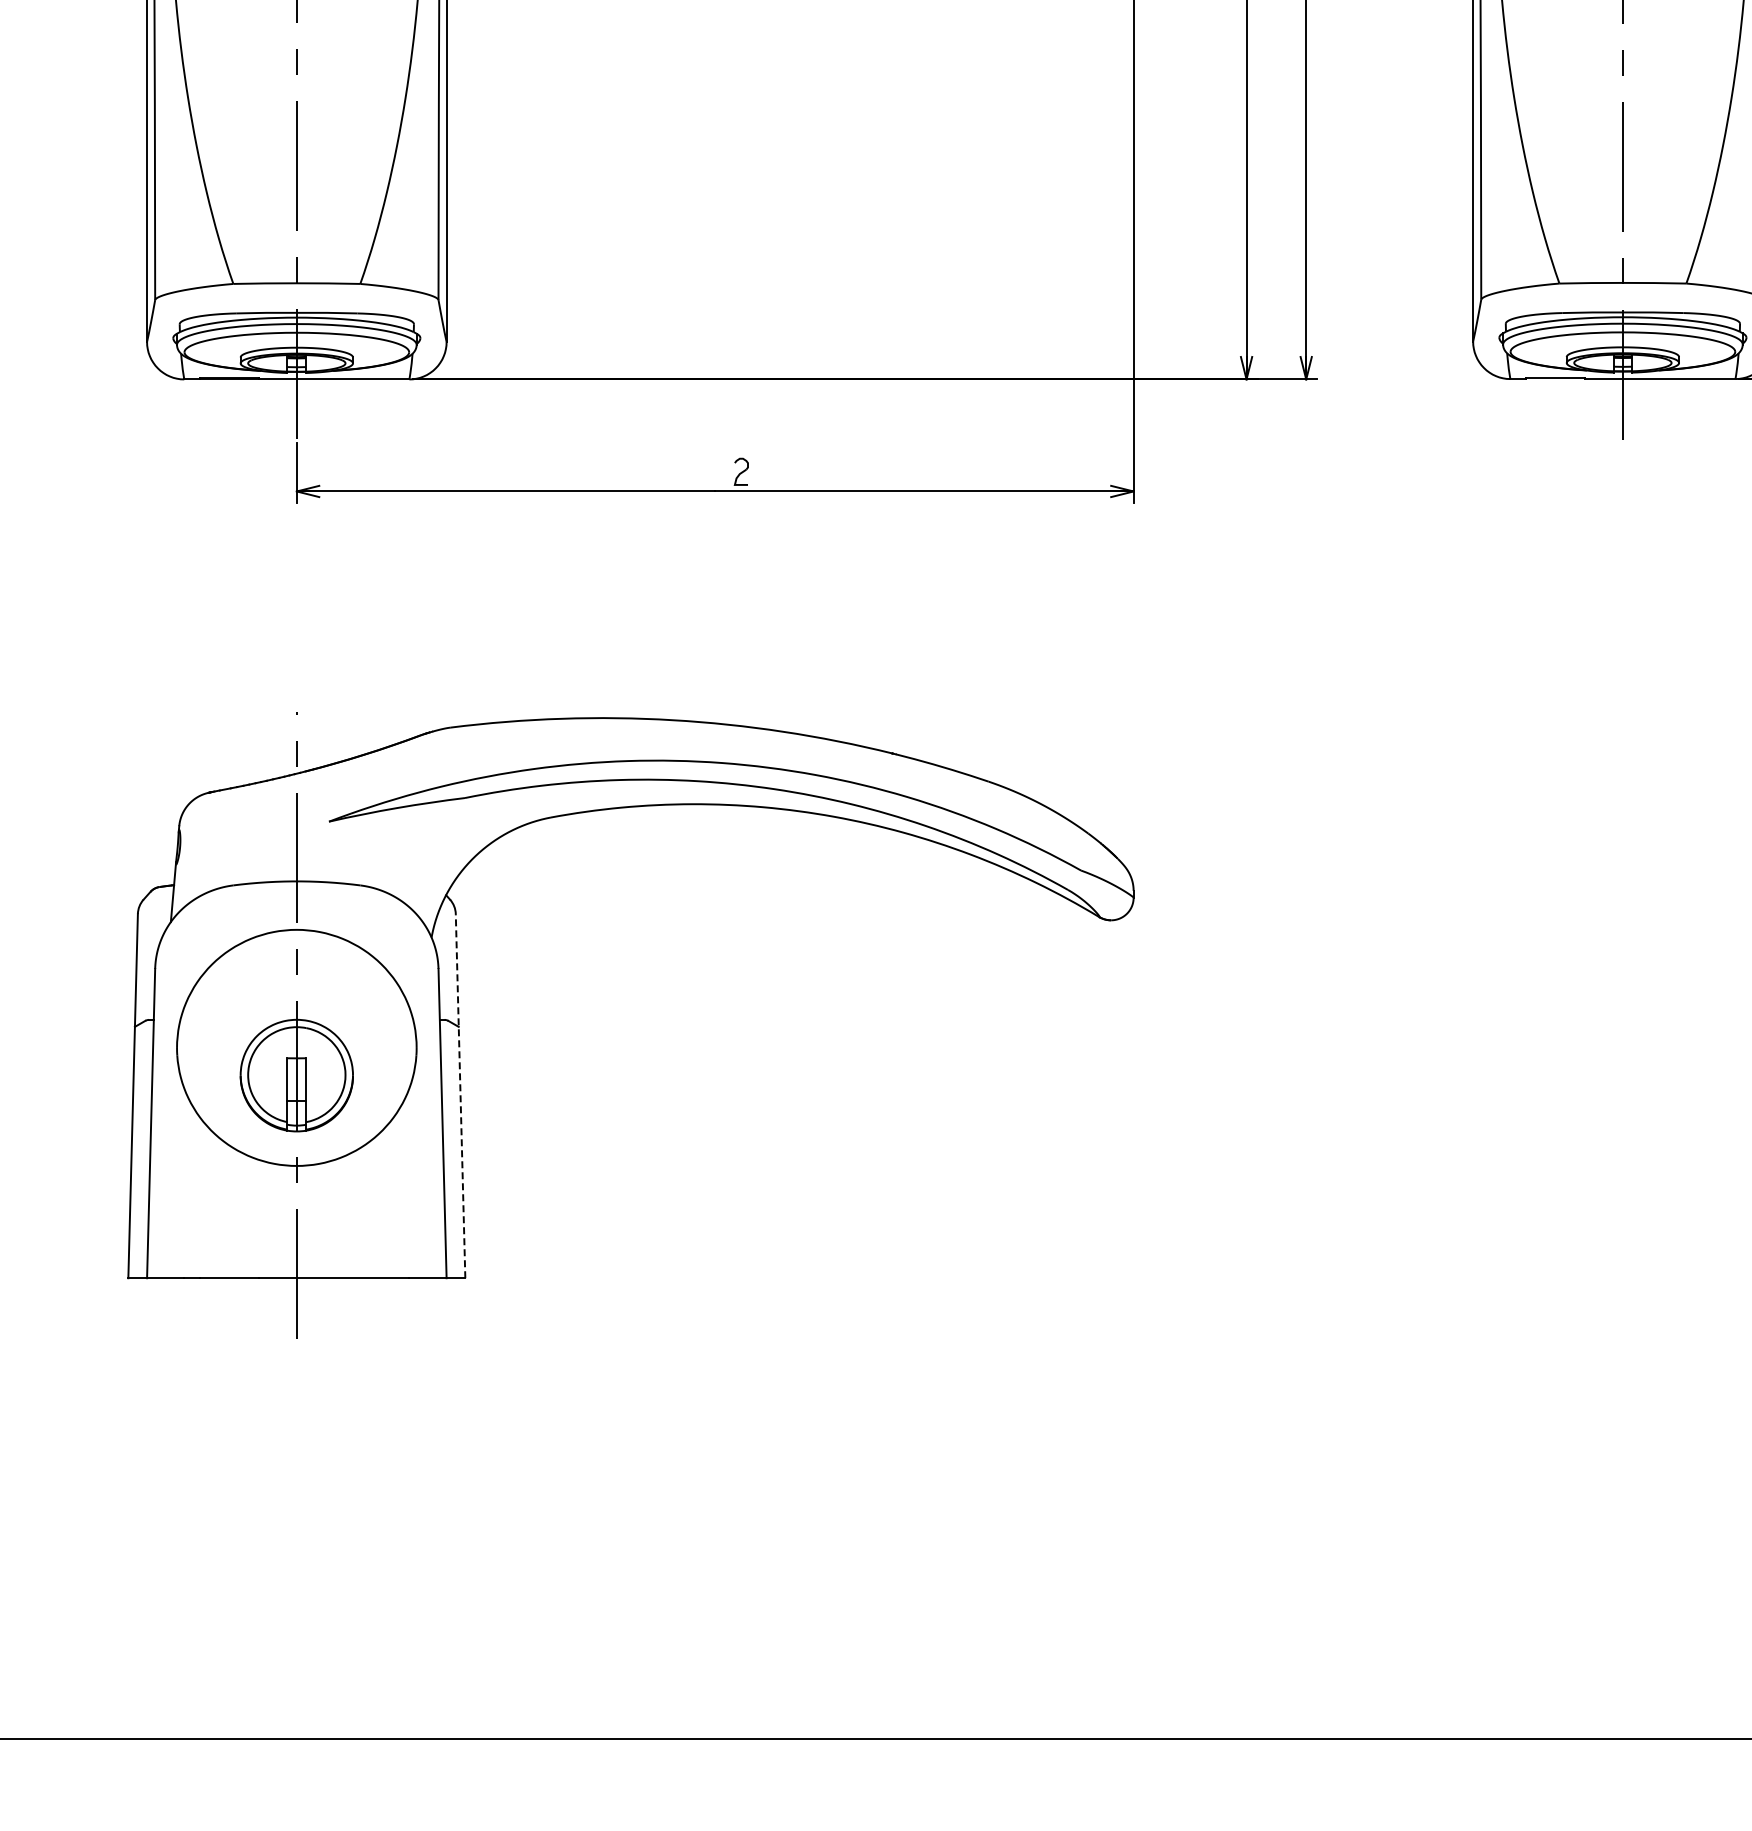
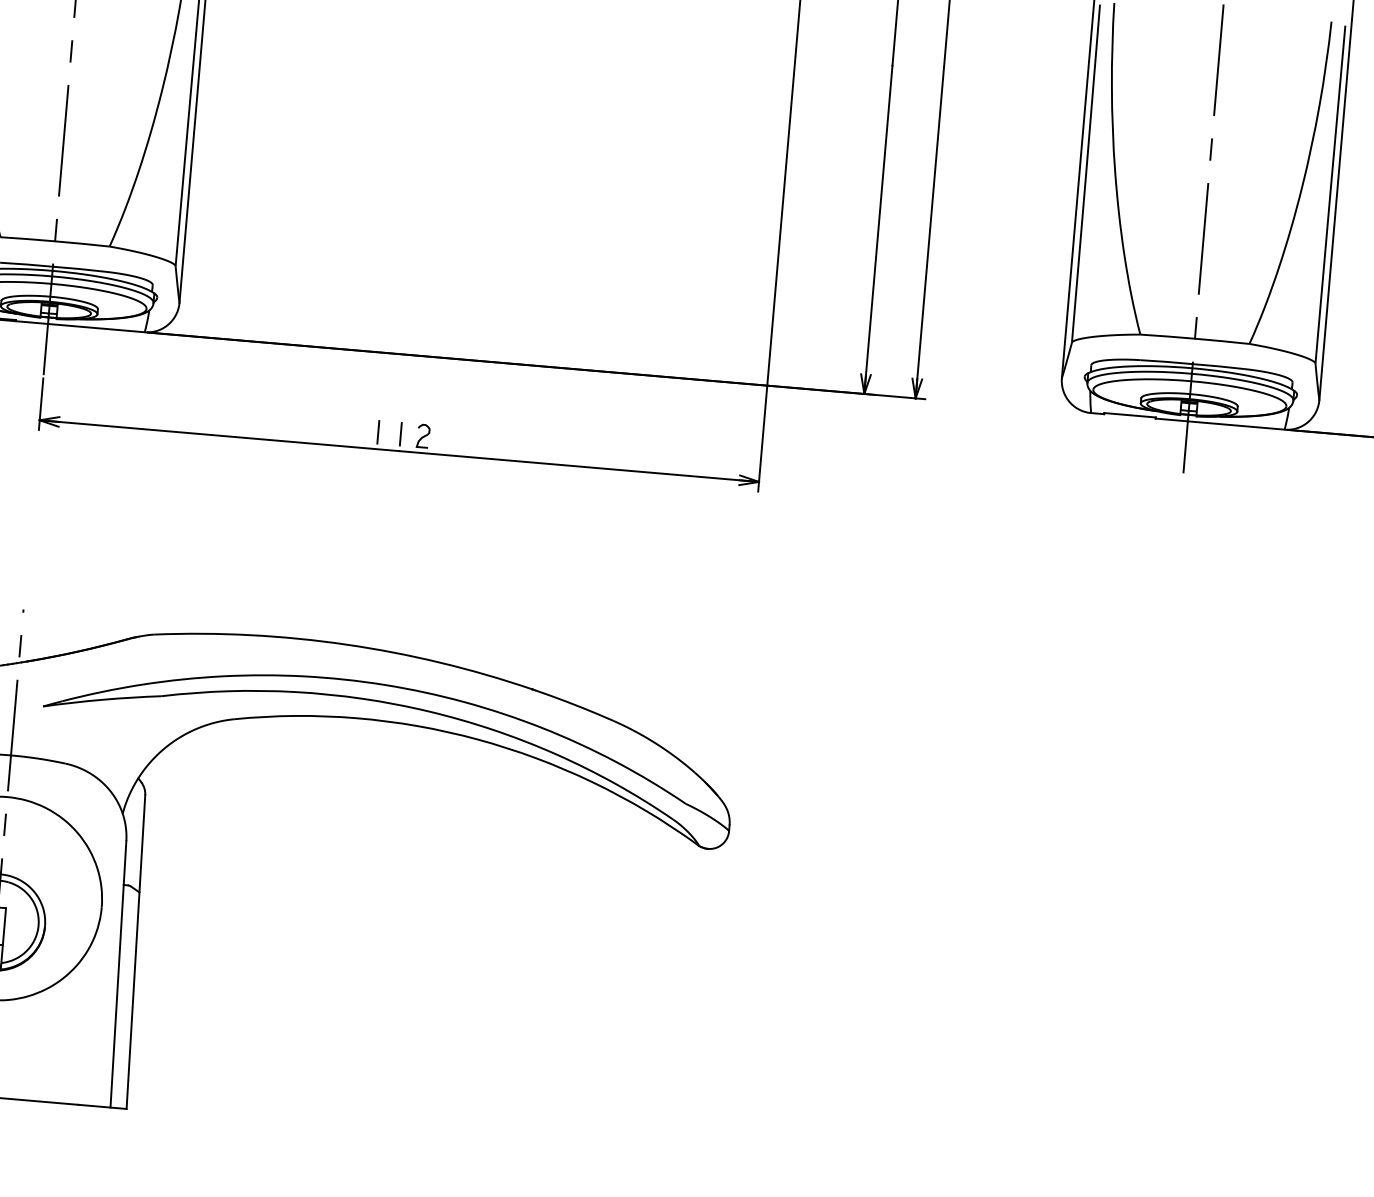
line: (689, 471) -> (378, 432), added
line: (715, 471) -> (401, 433), added
line: (460, 1095) -> (135, 951), dashed -> solid

